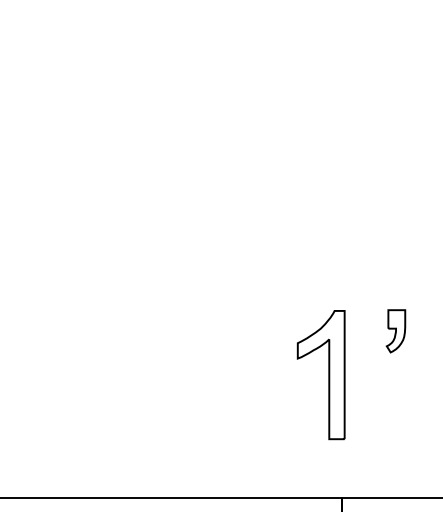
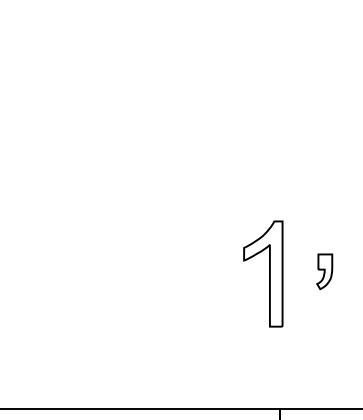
part: (328, 375) -> (269, 274), moved

